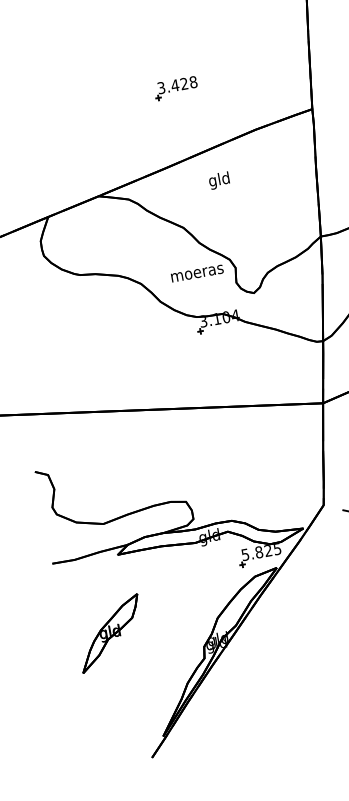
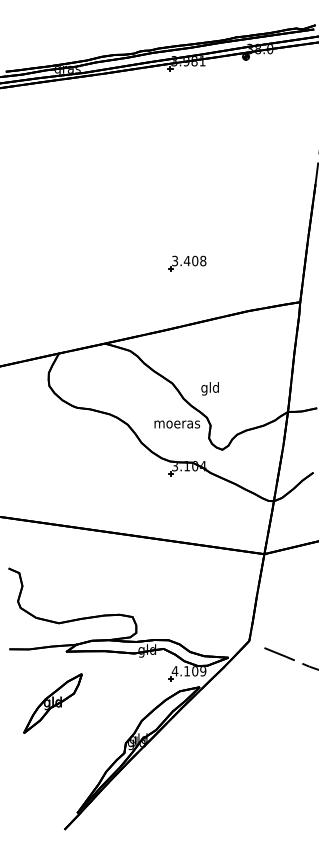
text: (184, 83) -> (195, 260), 3.428 -> 3.408
text: (218, 180) -> (209, 388), moved
text: (260, 552) -> (188, 671), 5.825 -> 4.109
part: (109, 633) -> (52, 703), moved

